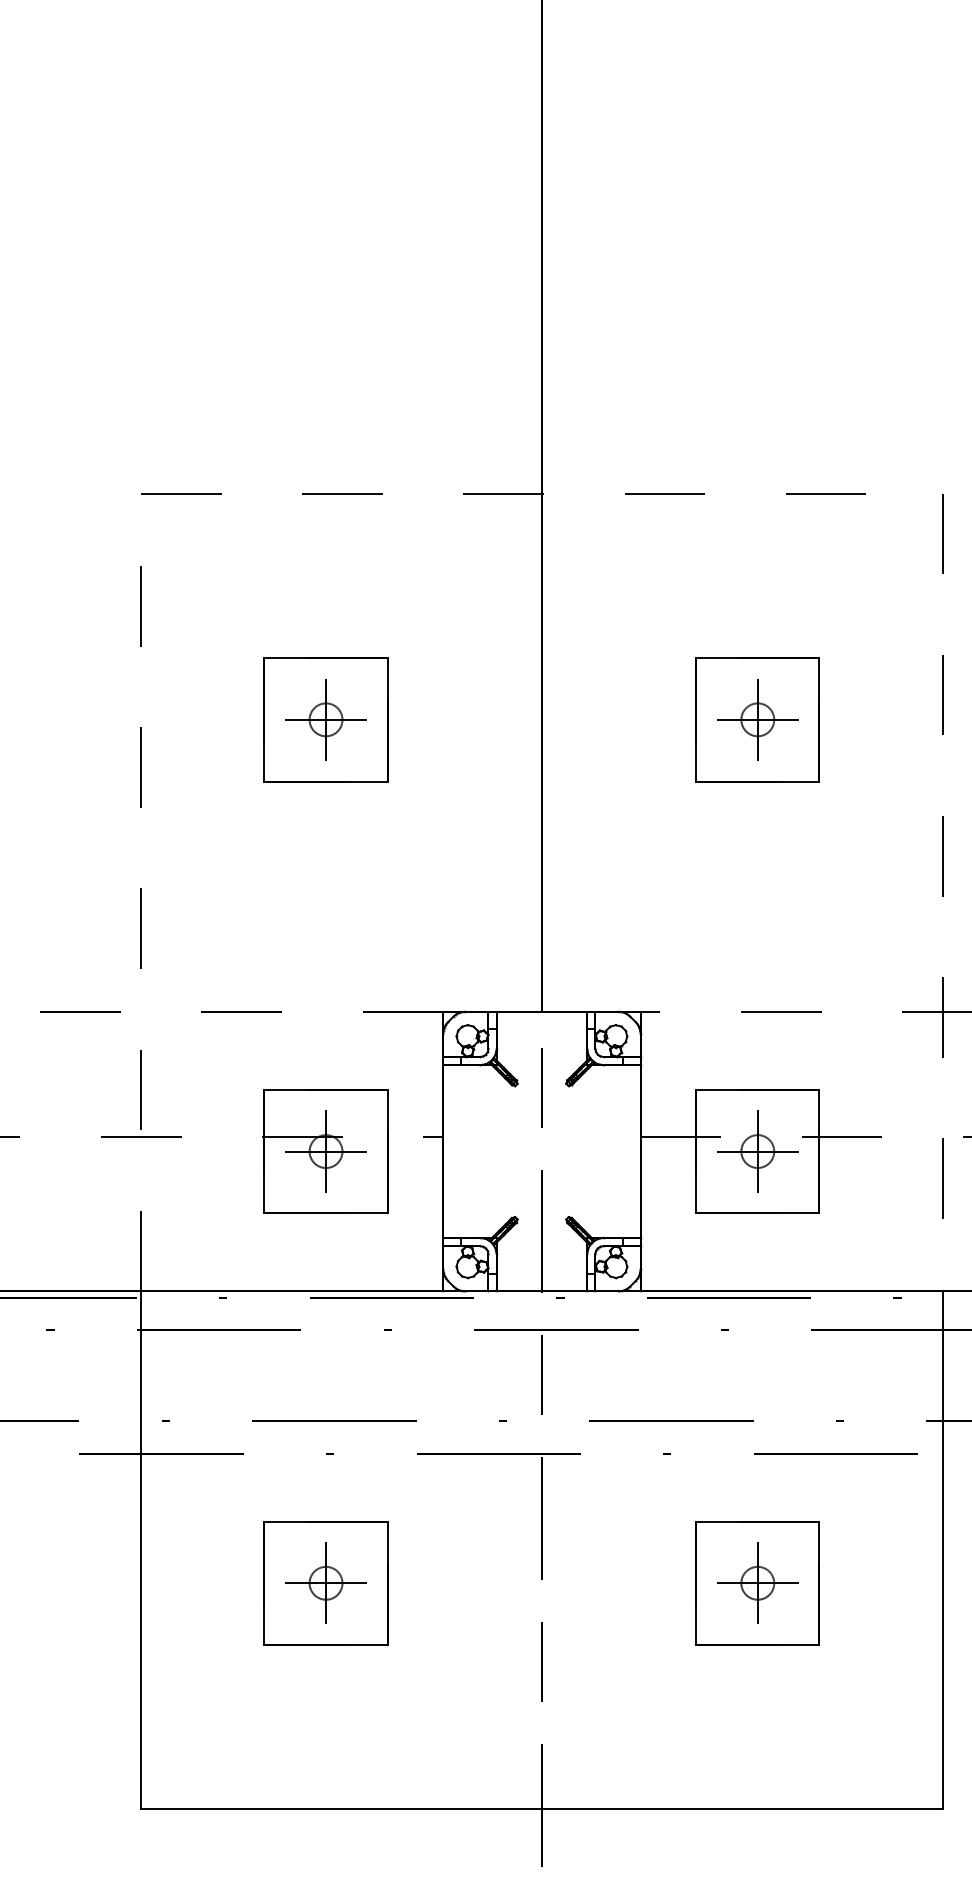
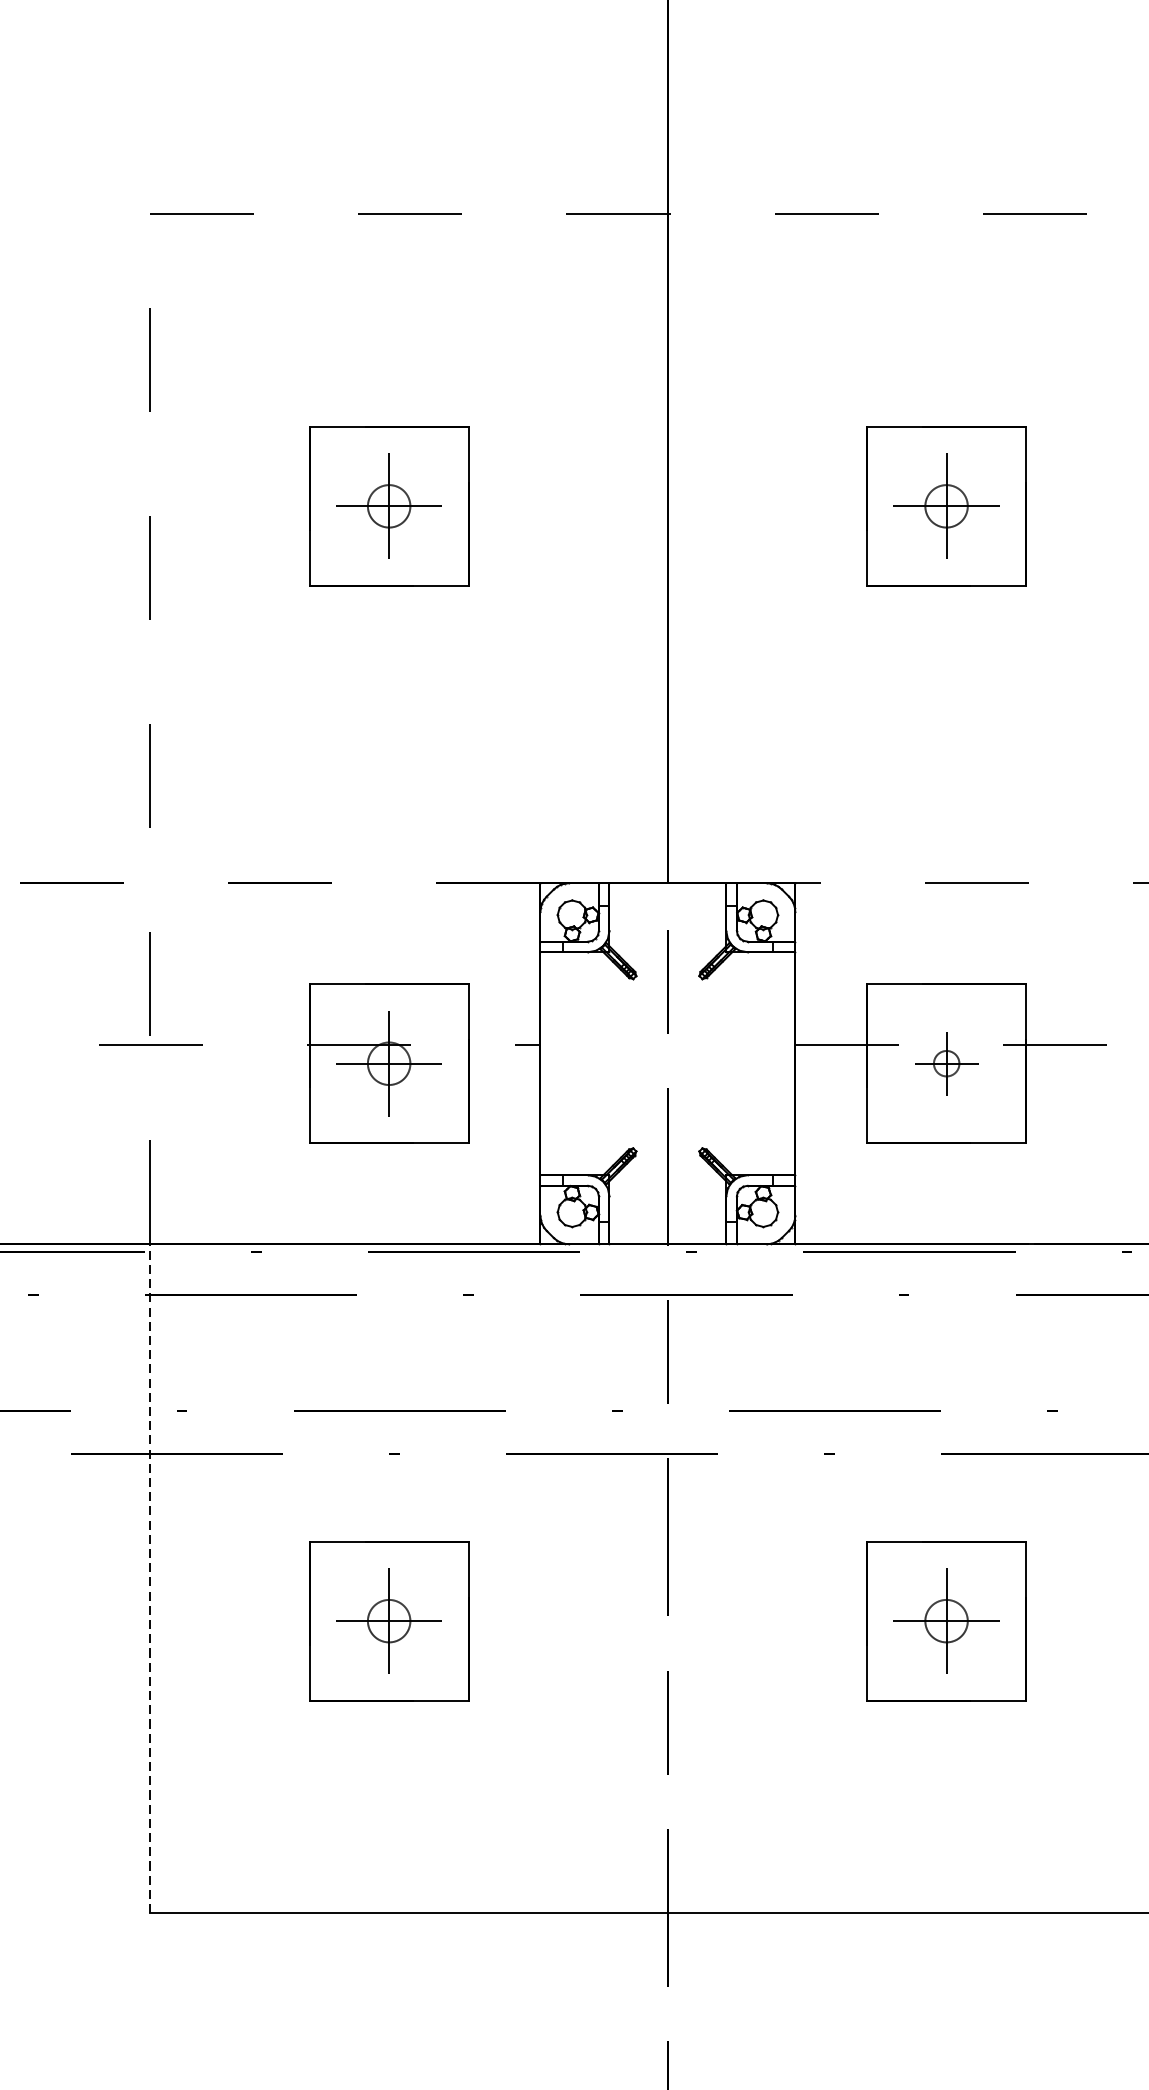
part: (757, 1151) -> (946, 1063), size x0.6
line: (141, 1549) -> (150, 1577), solid -> dashed

